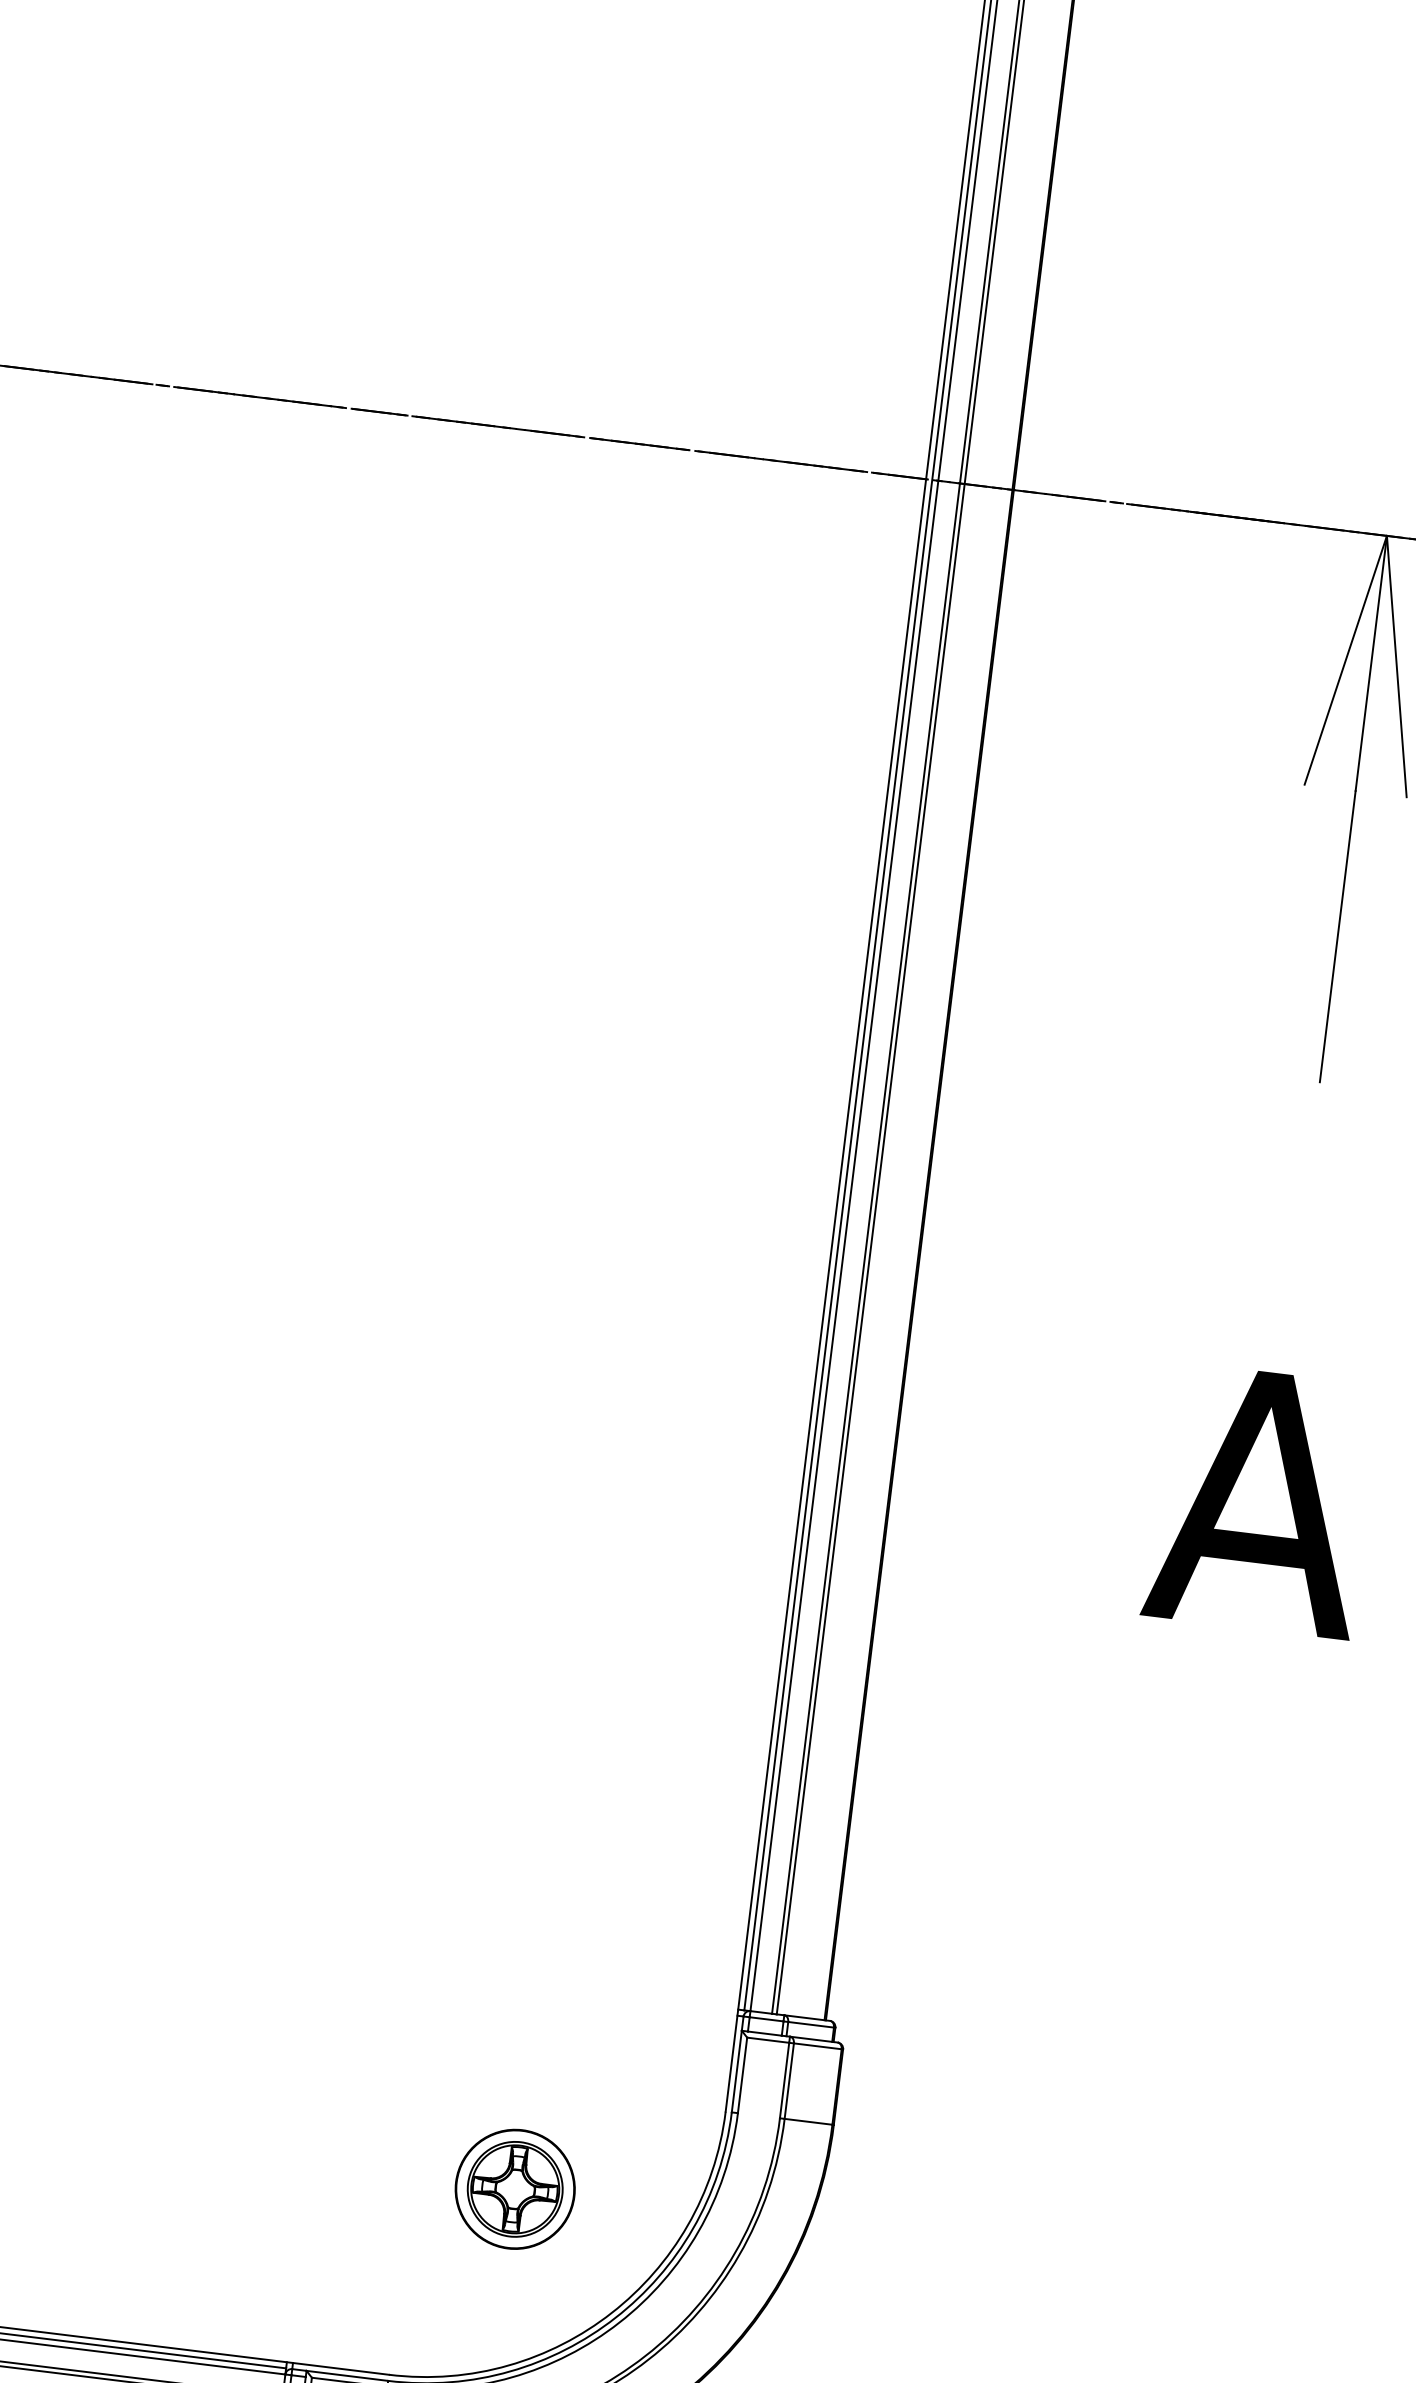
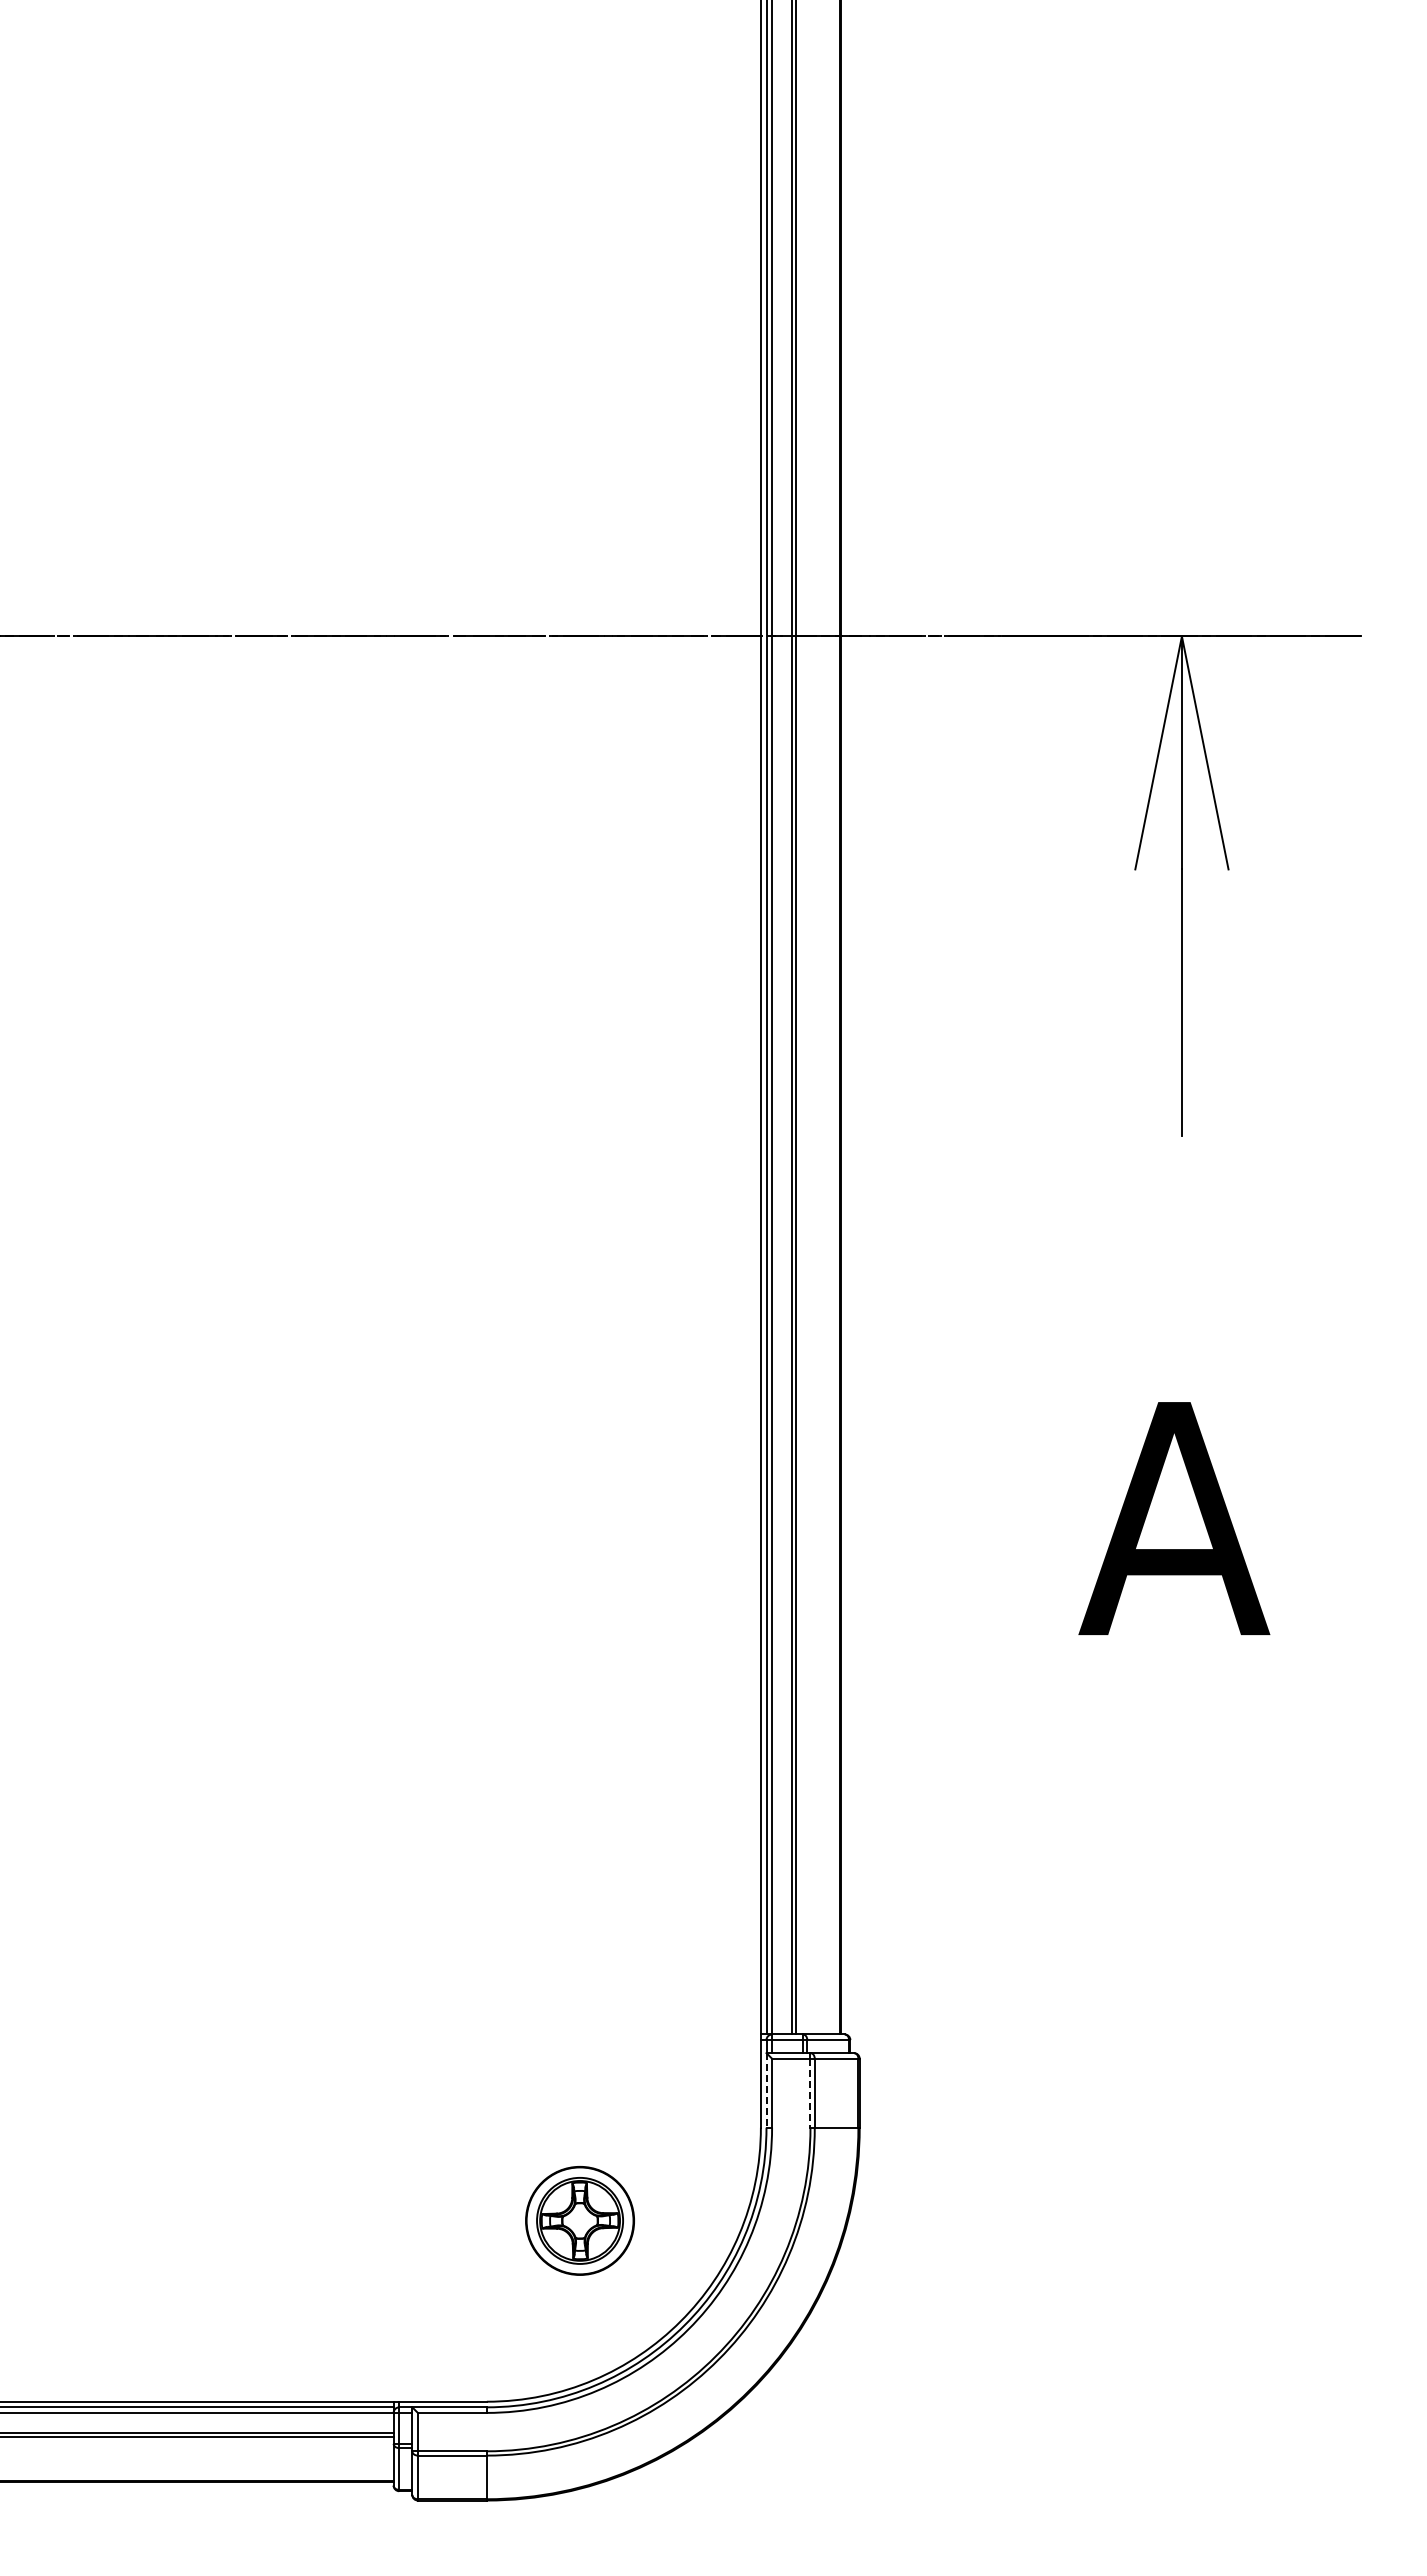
line: (736, 2071) -> (766, 2090), solid -> dashed
line: (784, 2080) -> (810, 2093), solid -> dashed

